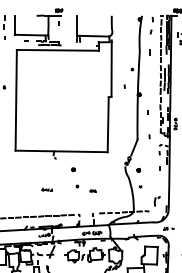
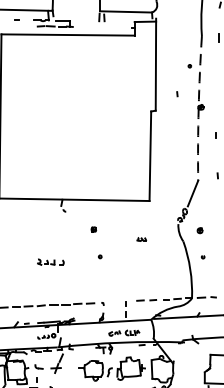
arc: (137, 95) -> (198, 108), solid -> dashed
part: (46, 189) -> (49, 261), size x1.6
part: (92, 190) -> (141, 238), moved

